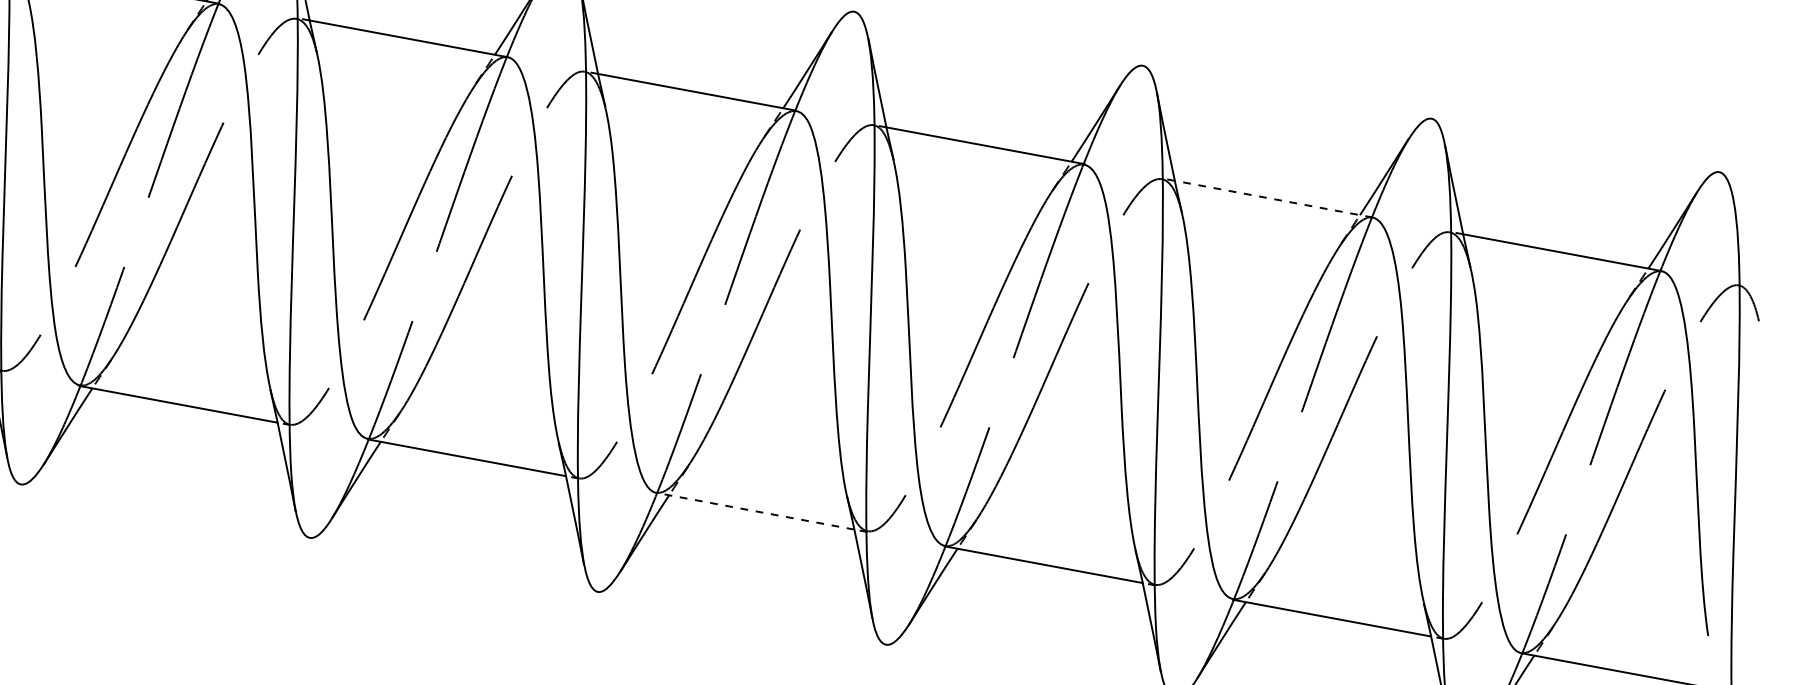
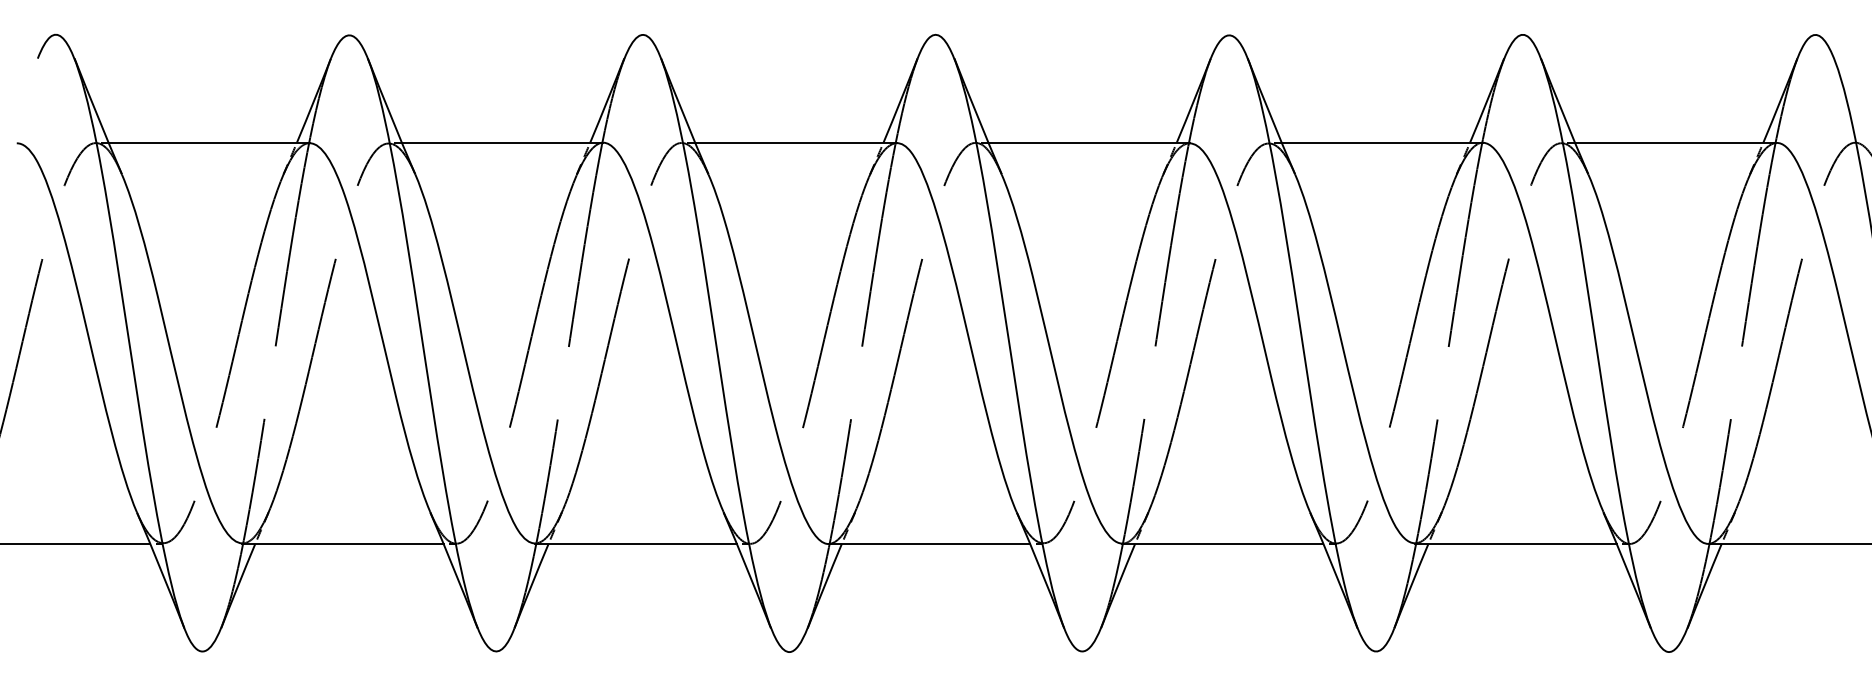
line: (1273, 198) -> (1382, 142), dashed -> solid
line: (755, 511) -> (929, 544), dashed -> solid

